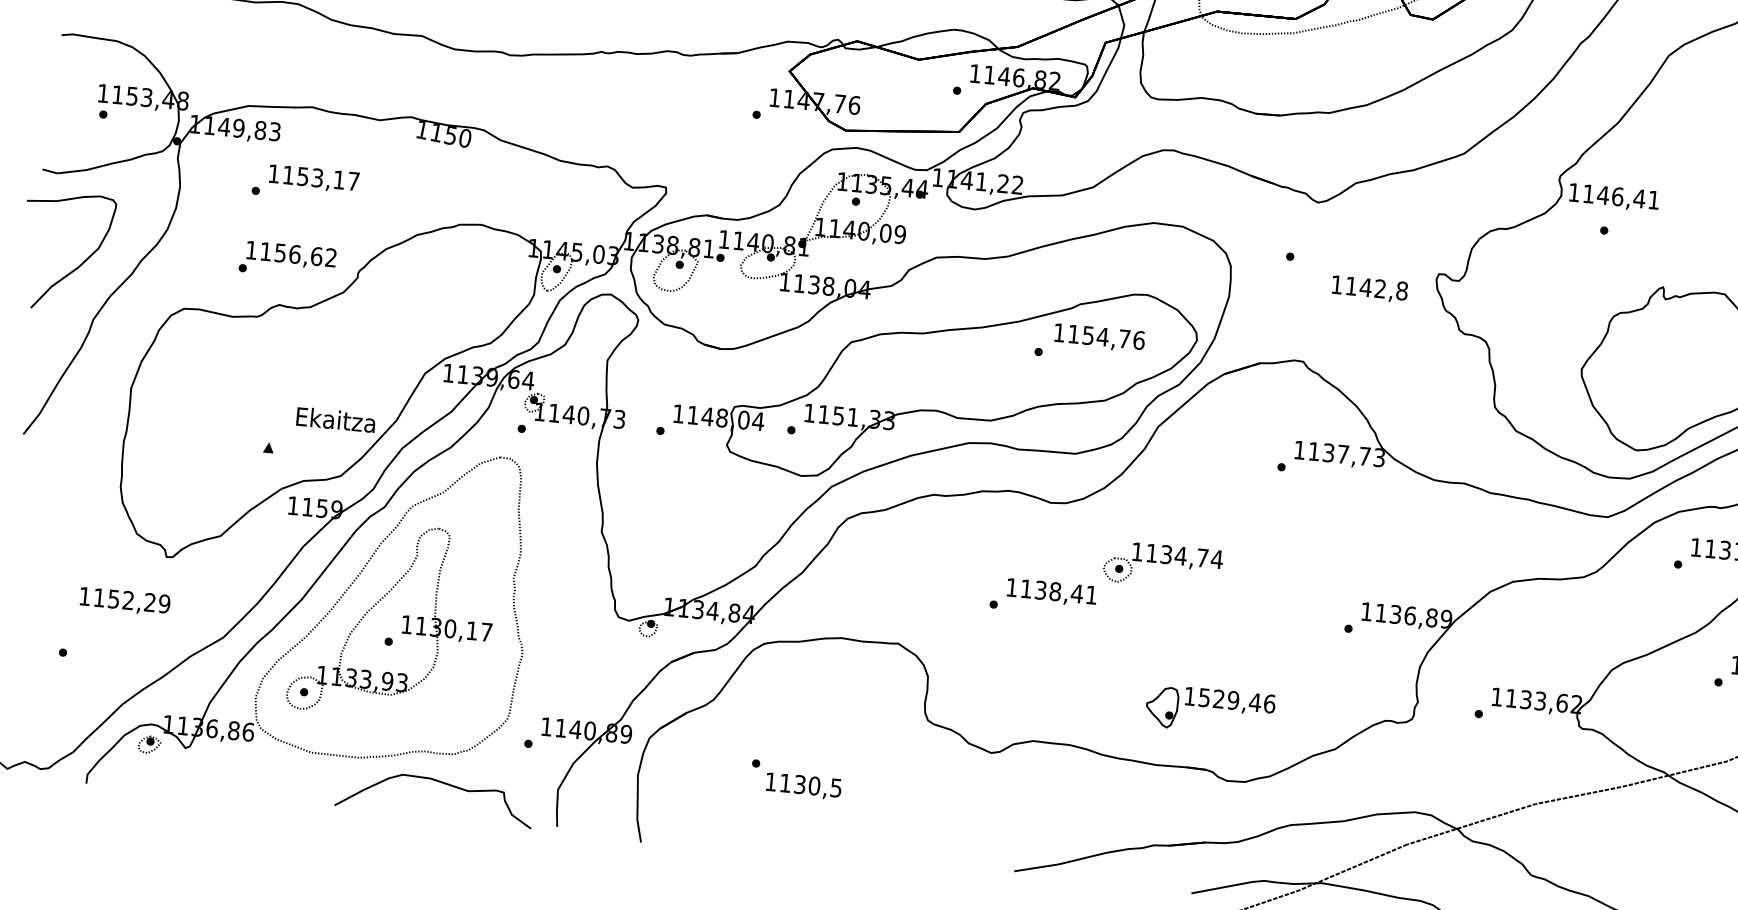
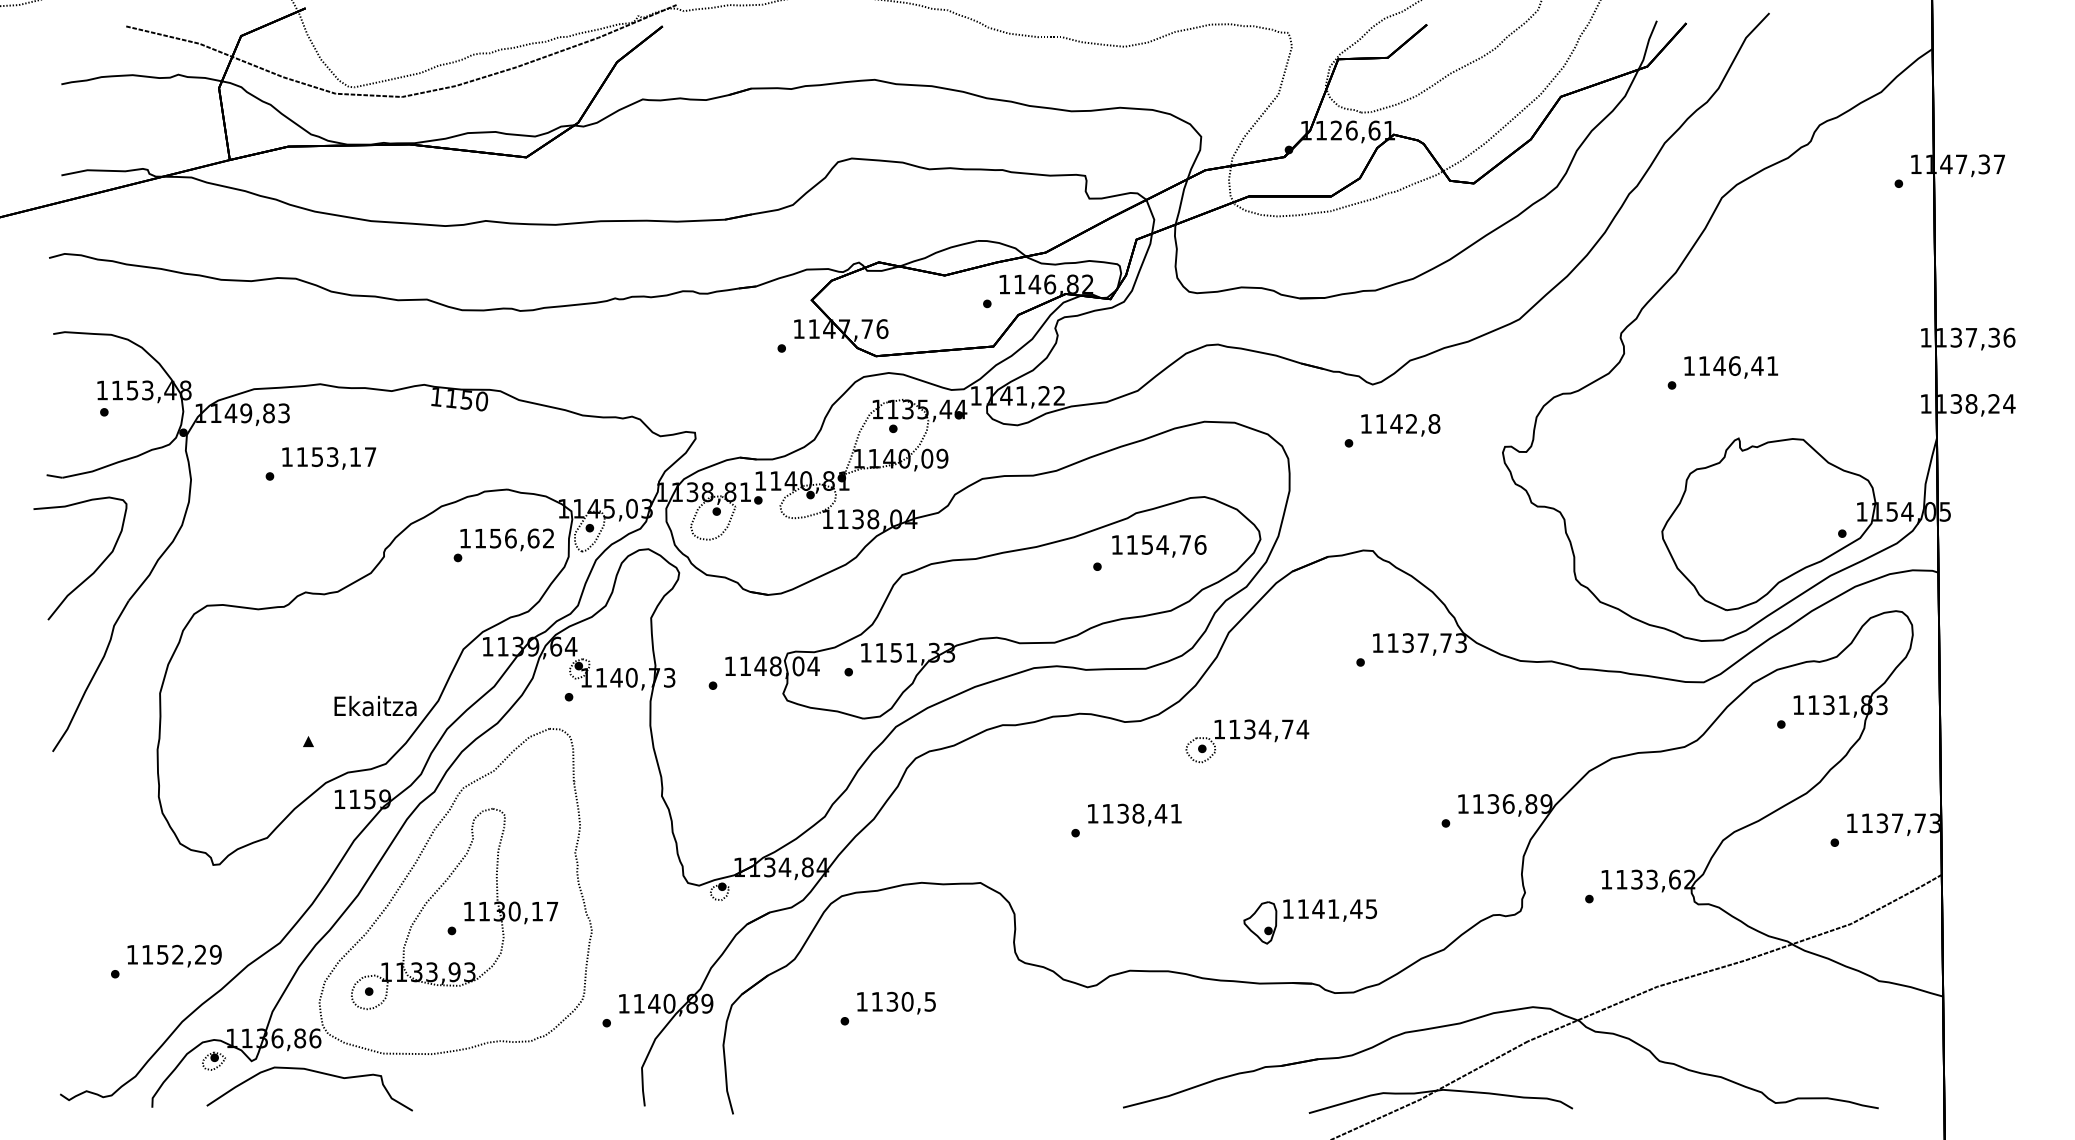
text: (1614, 197) -> (1731, 367), moved
text: (287, 260) -> (503, 545), moved
text: (1369, 289) -> (1400, 425), moved
part: (1163, 565) -> (1247, 741), moved
text: (125, 600) -> (174, 955), moved
text: (1237, 701) -> (1337, 909), 1529,46 -> 1141,45
curve: (440, 783) -> (314, 1072), moved
text: (803, 785) -> (896, 1002), moved

